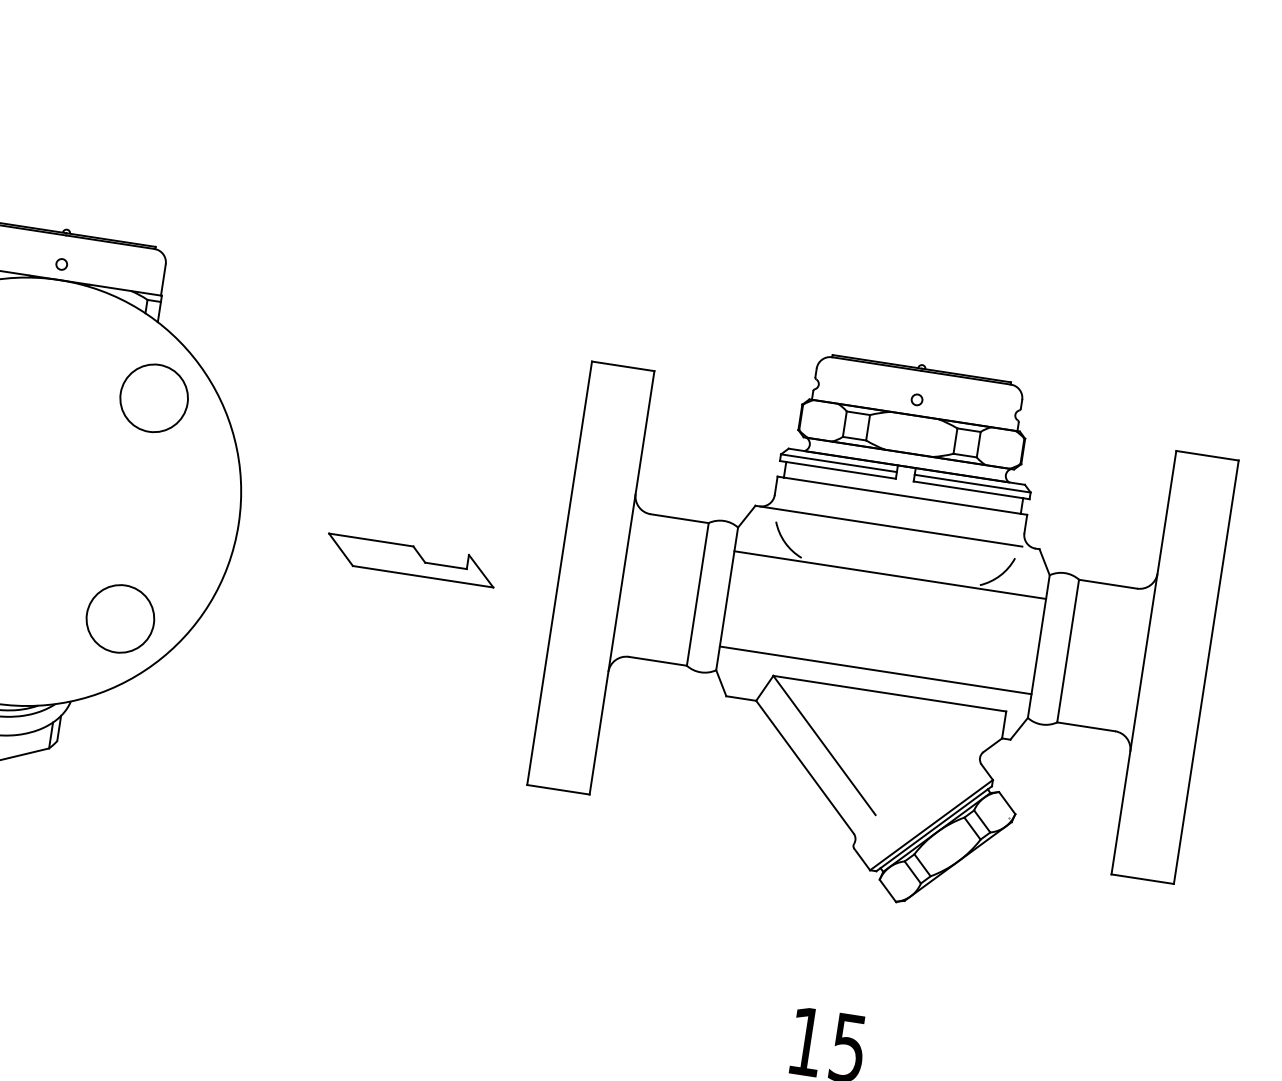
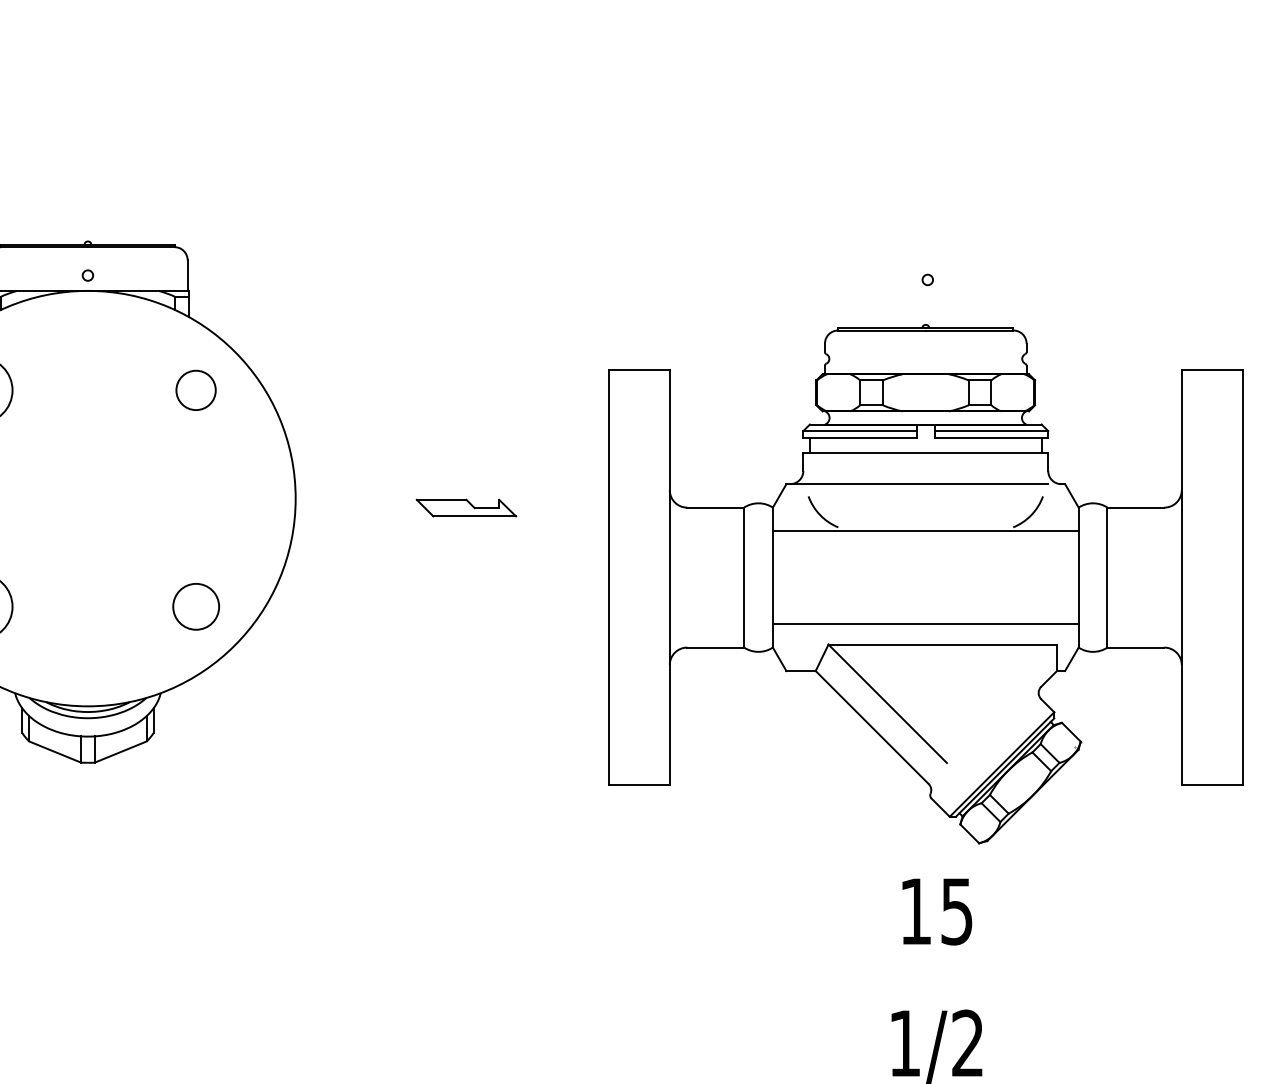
circle: (153, 398) -> (195, 390), size x0.6
part: (411, 559) -> (466, 507), size x0.6
circle: (119, 618) -> (195, 606), size x0.7
part: (881, 629) -> (925, 584), moved

